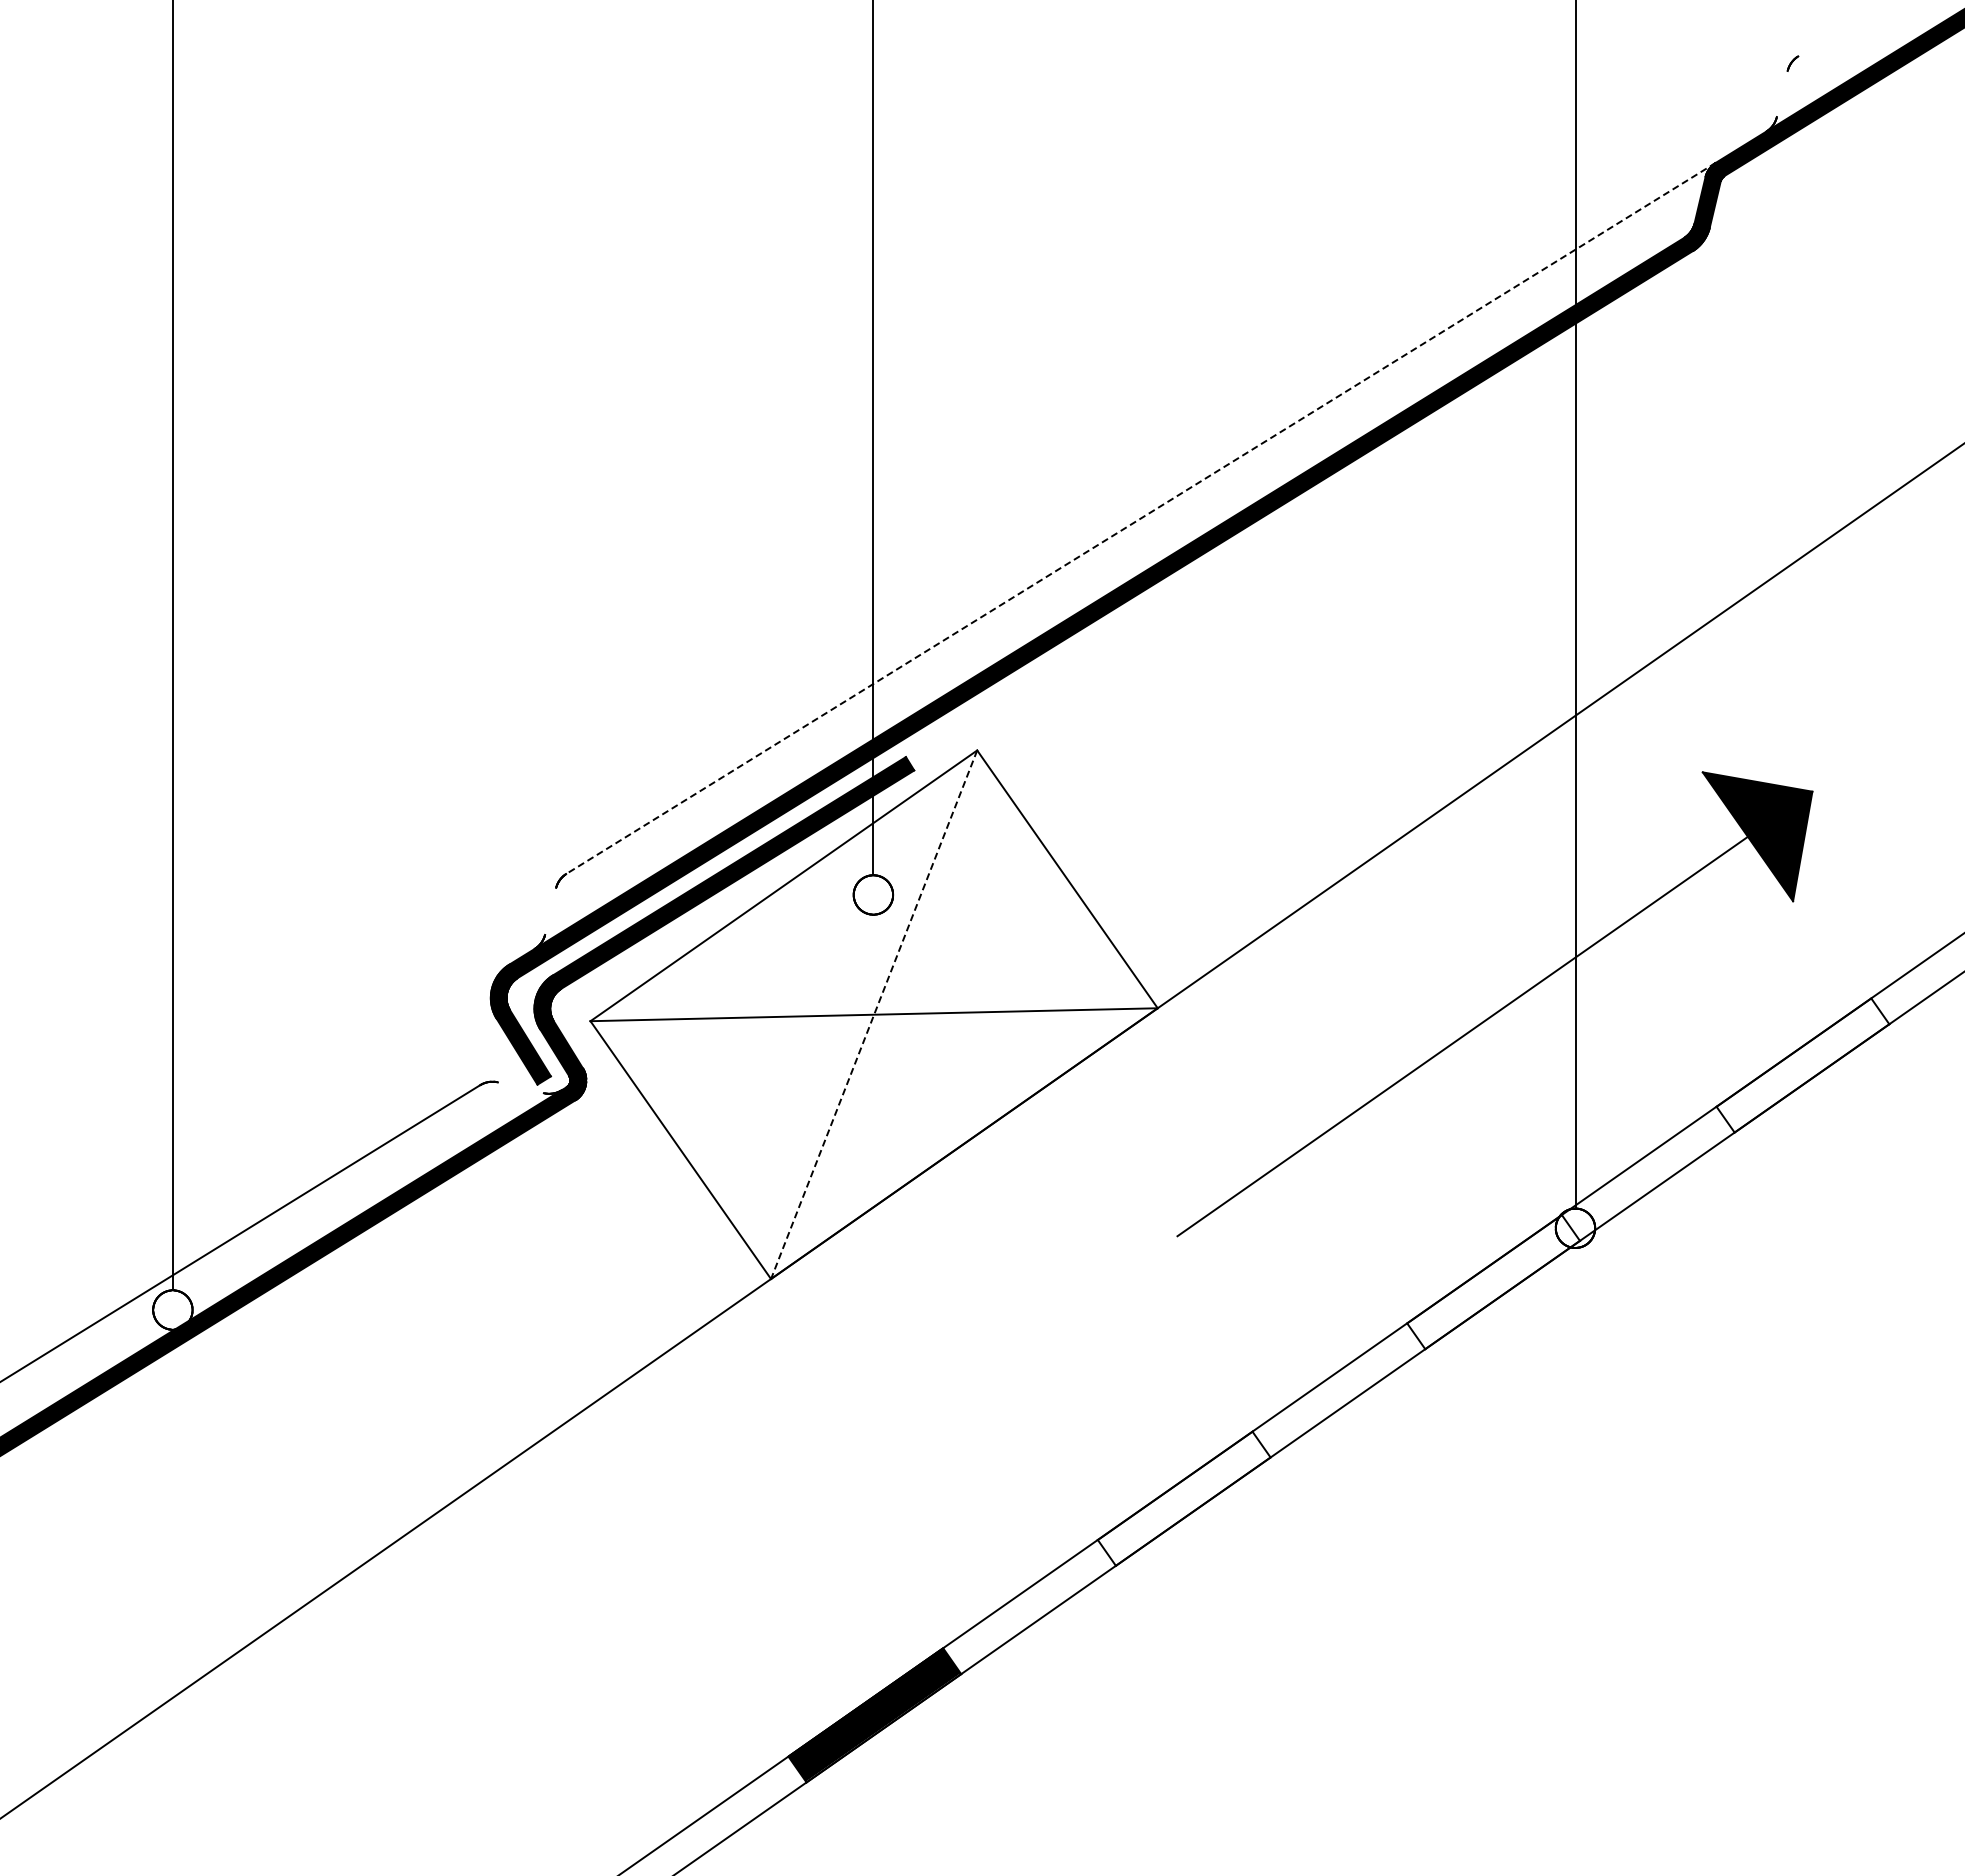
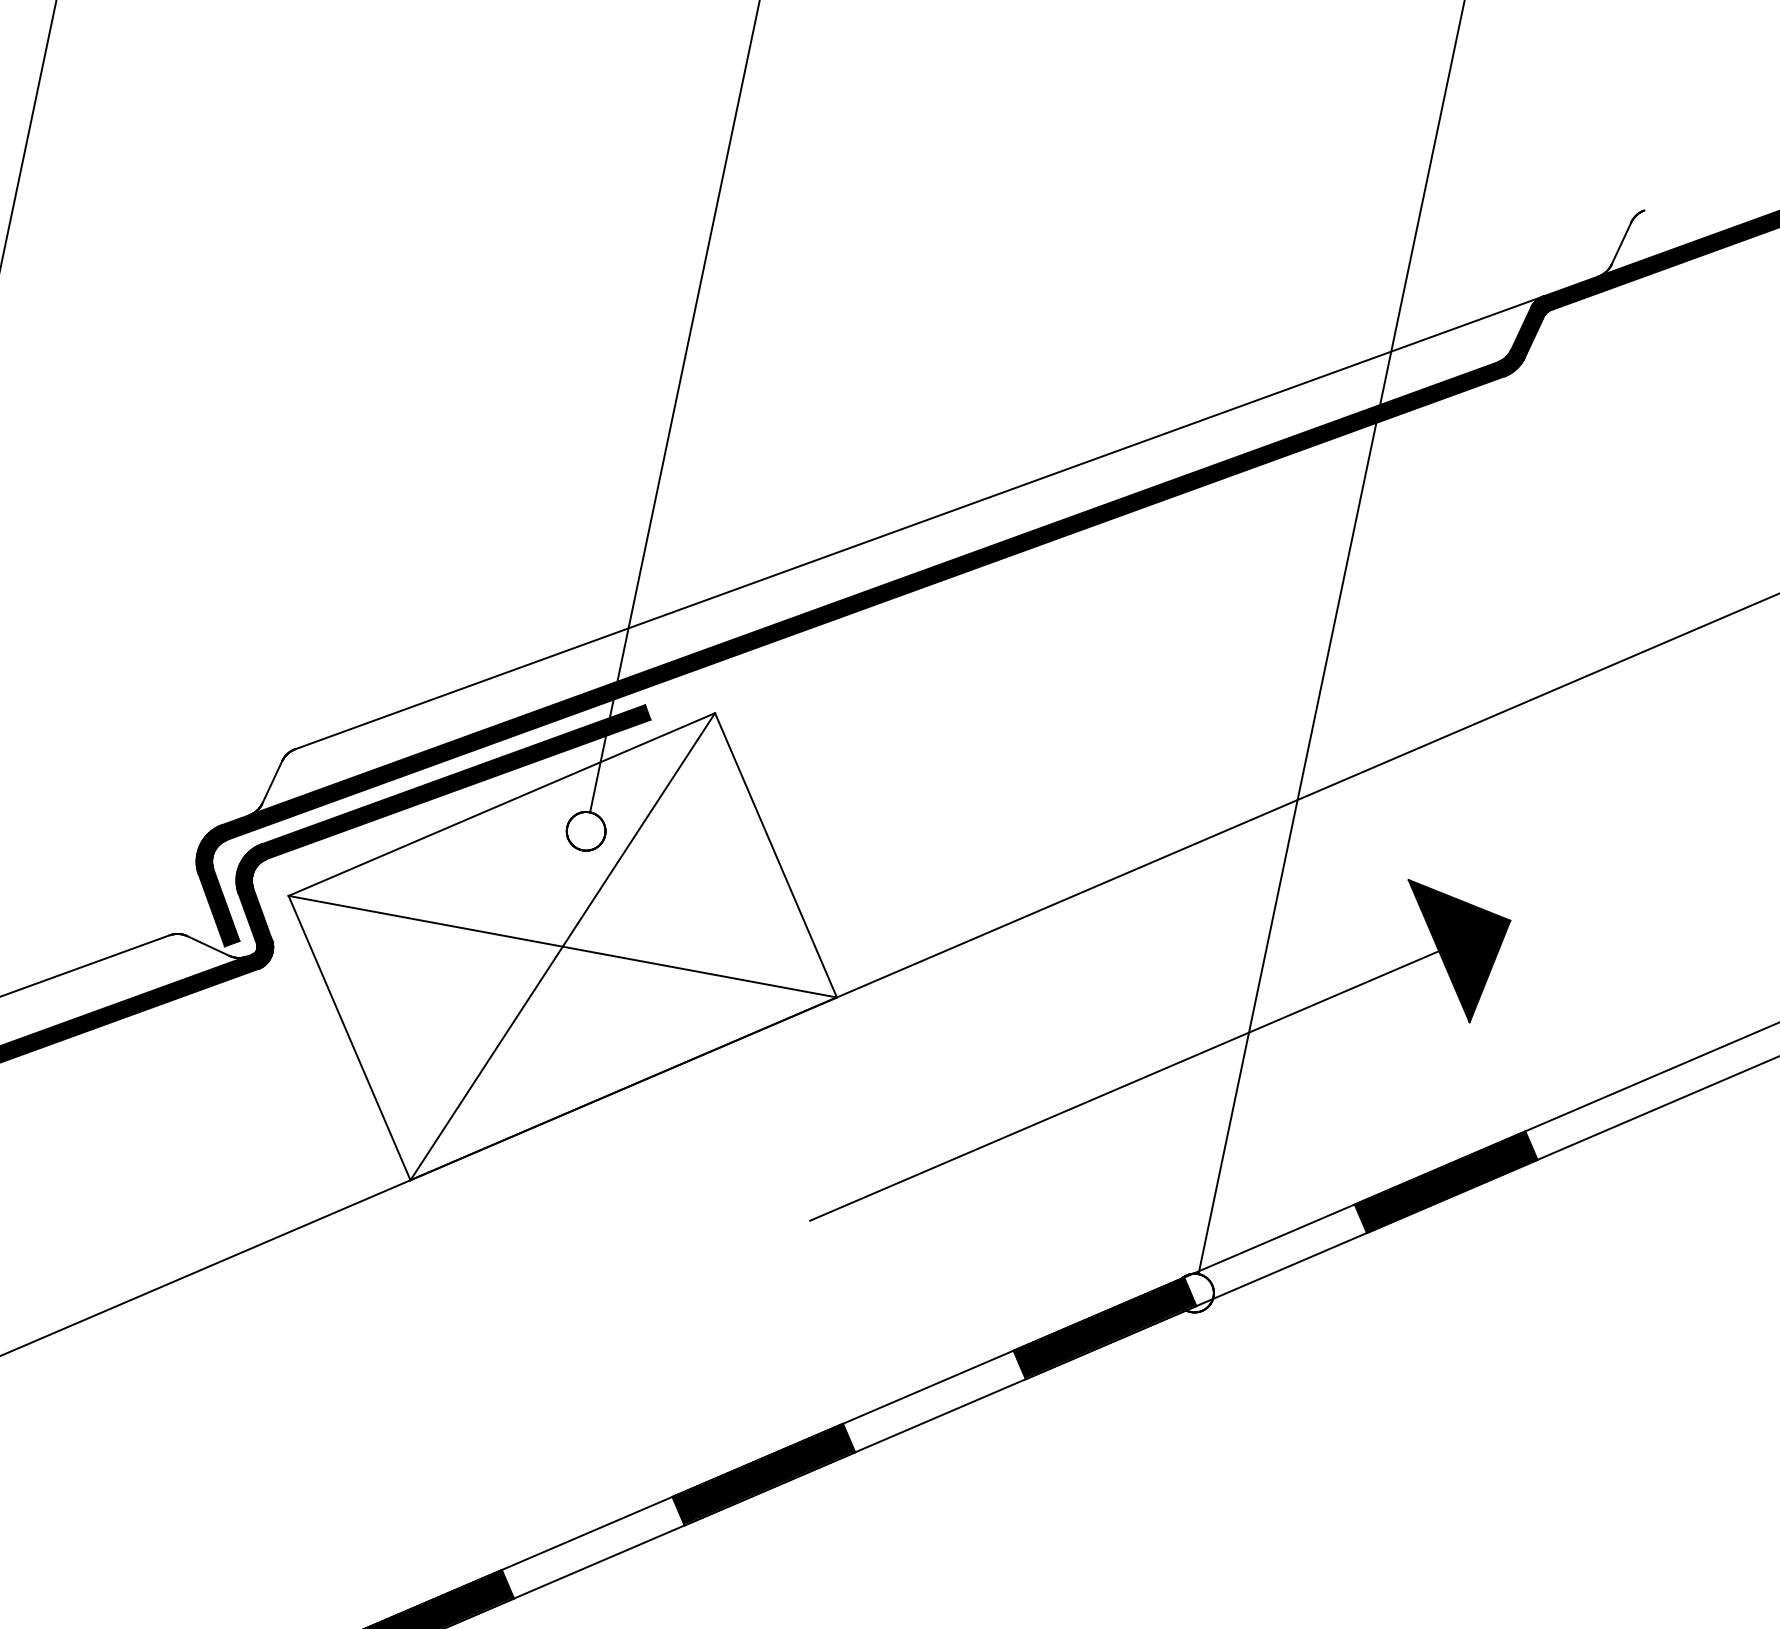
line: (1781, 93) -> (1620, 242), added
line: (1140, 518) -> (918, 522), dashed -> solid
line: (550, 910) -> (272, 781), added
line: (874, 1014) -> (563, 946), dashed -> solid
fill: (1802, 1065) -> (1445, 1182), added
line: (520, 1087) -> (207, 945), added
fill: (1492, 1281) -> (1104, 1327), added
fill: (1183, 1497) -> (763, 1473), added

